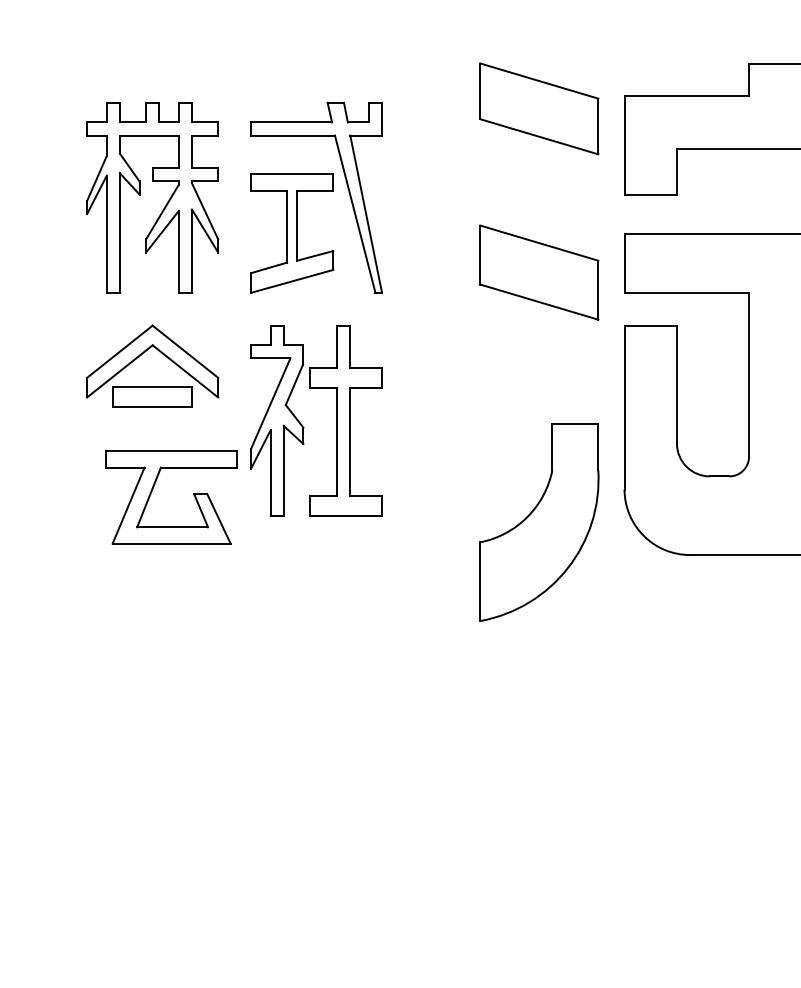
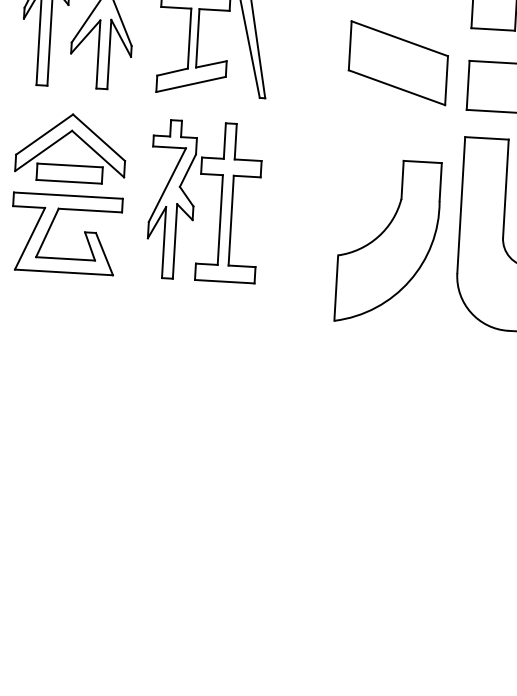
part: (539, 272) -> (398, 63), moved
part: (153, 489) -> (51, 226), moved
part: (539, 522) -> (388, 241), moved

